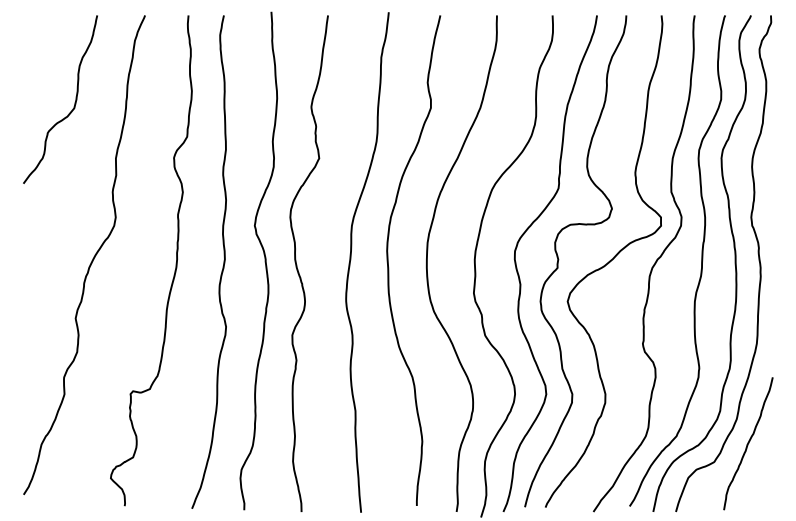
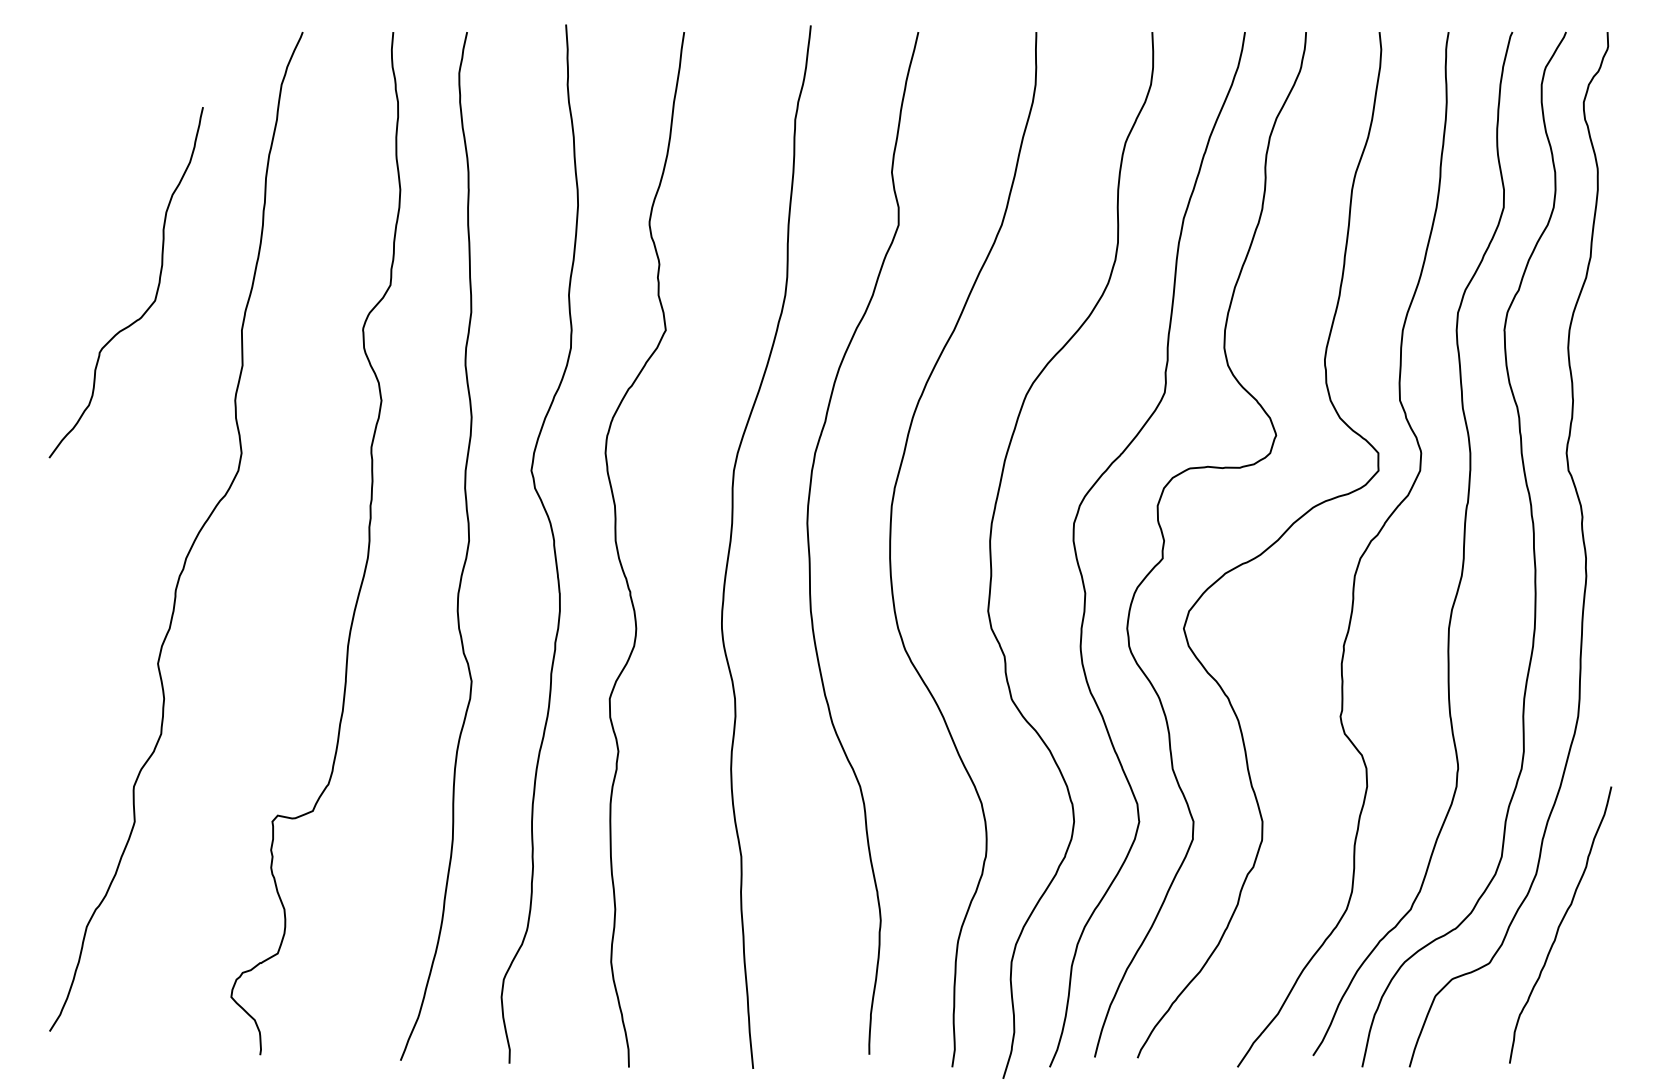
curve: (74, 102) -> (155, 288), moved

